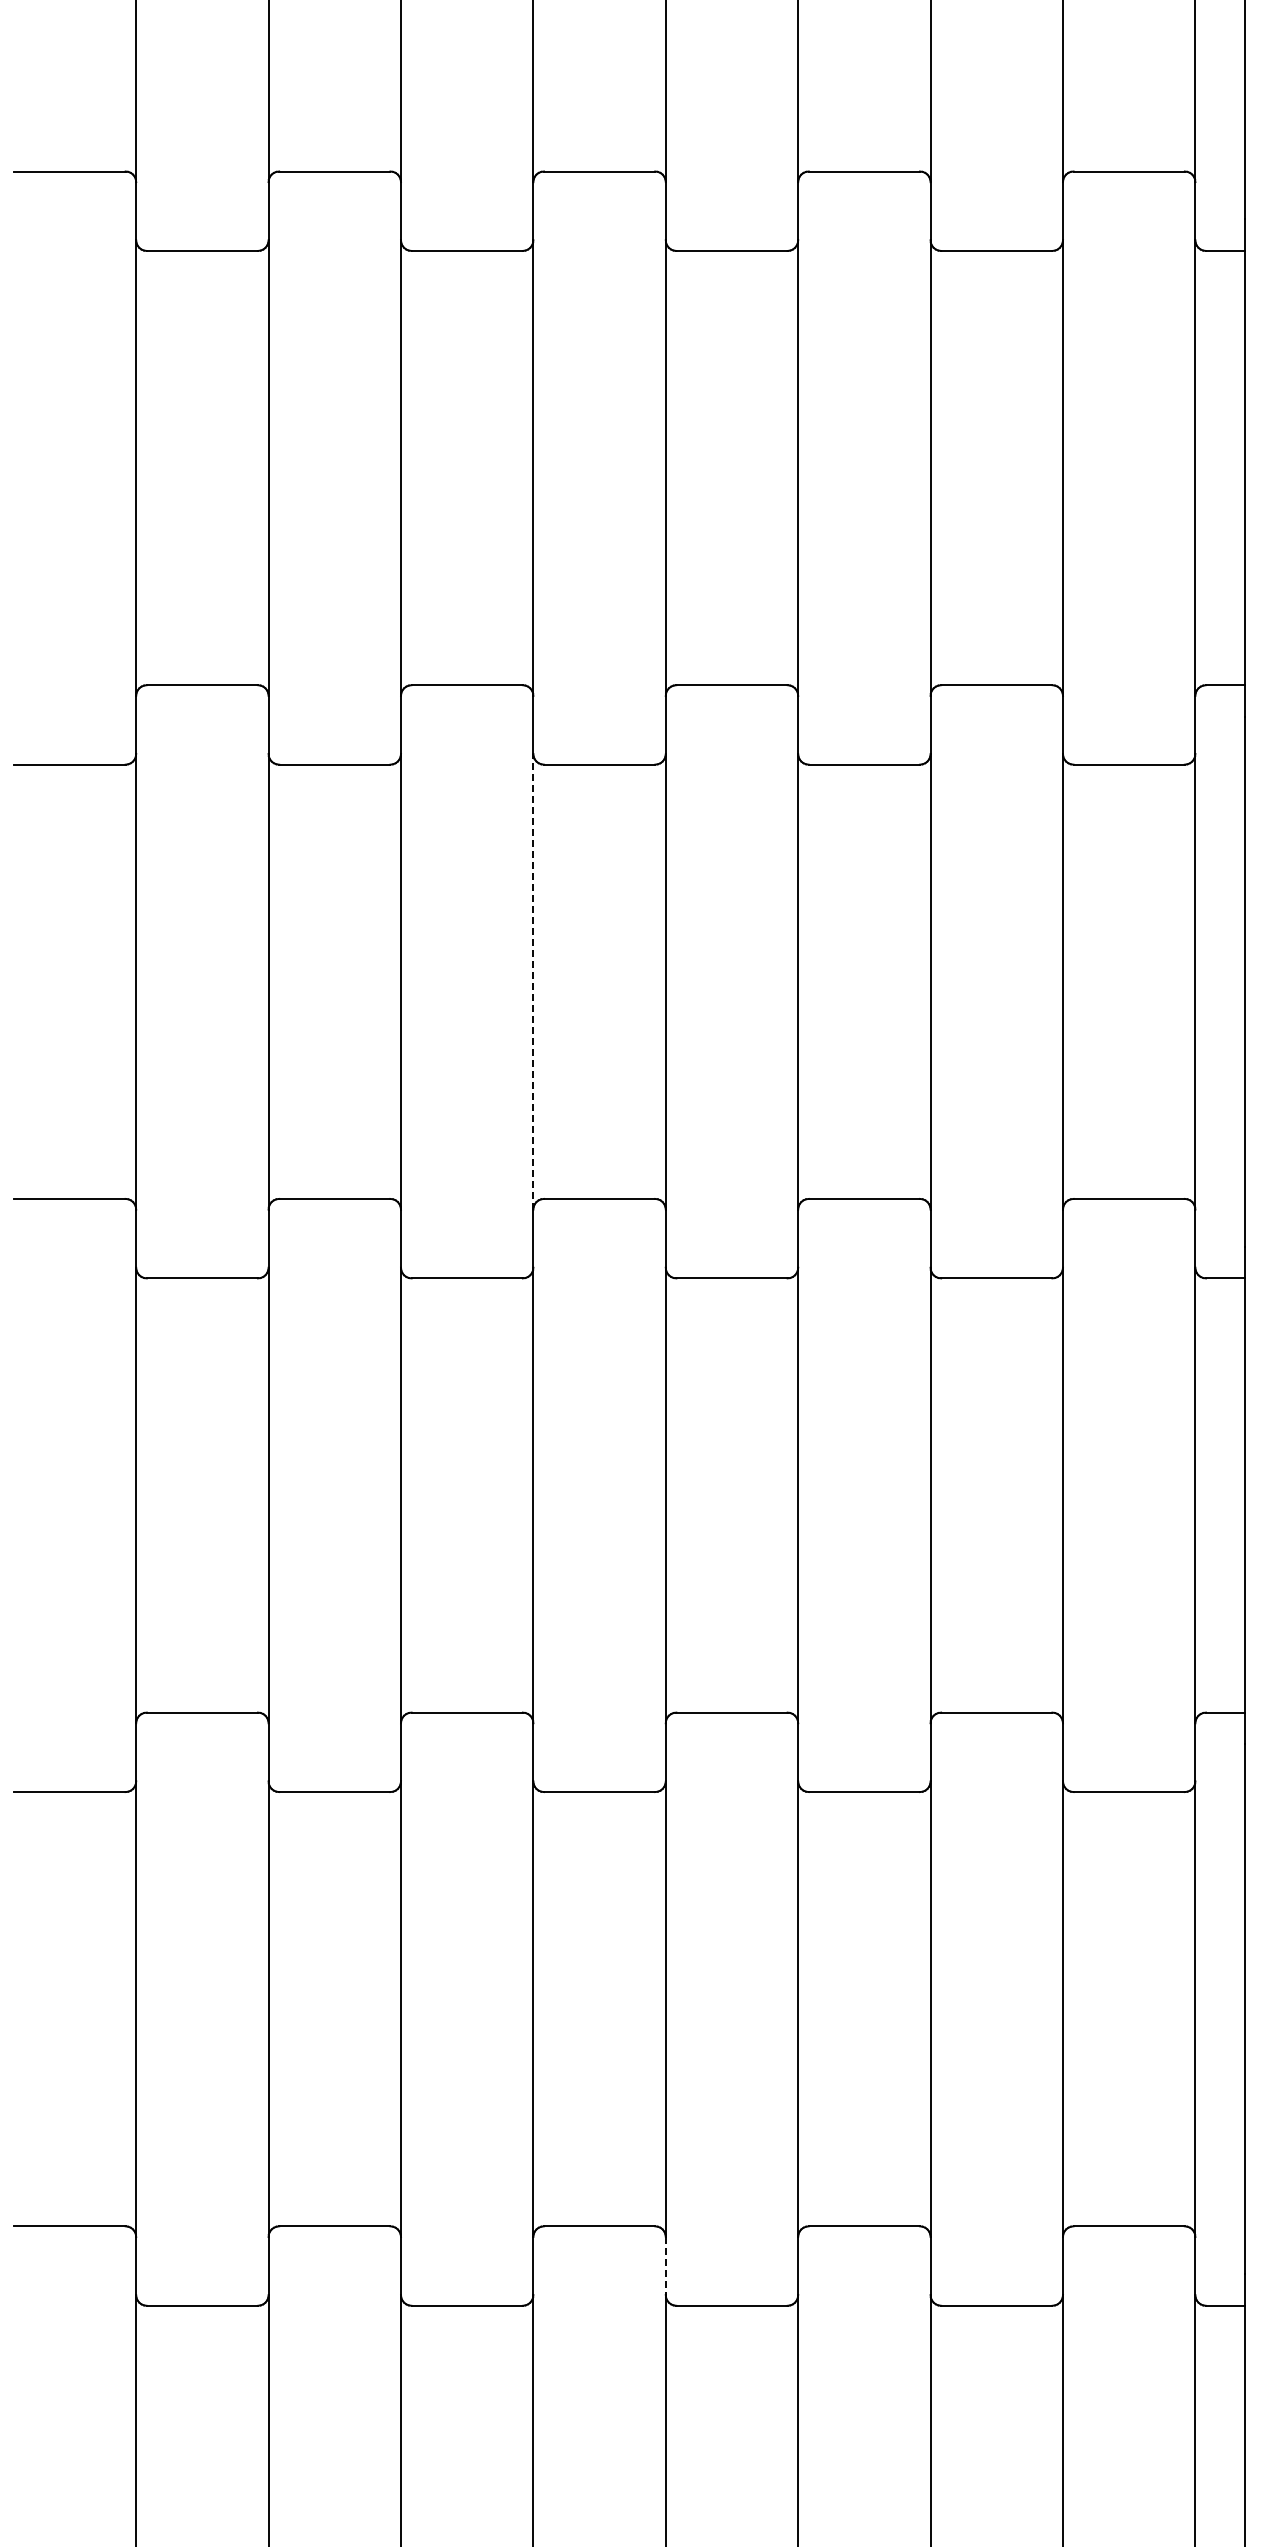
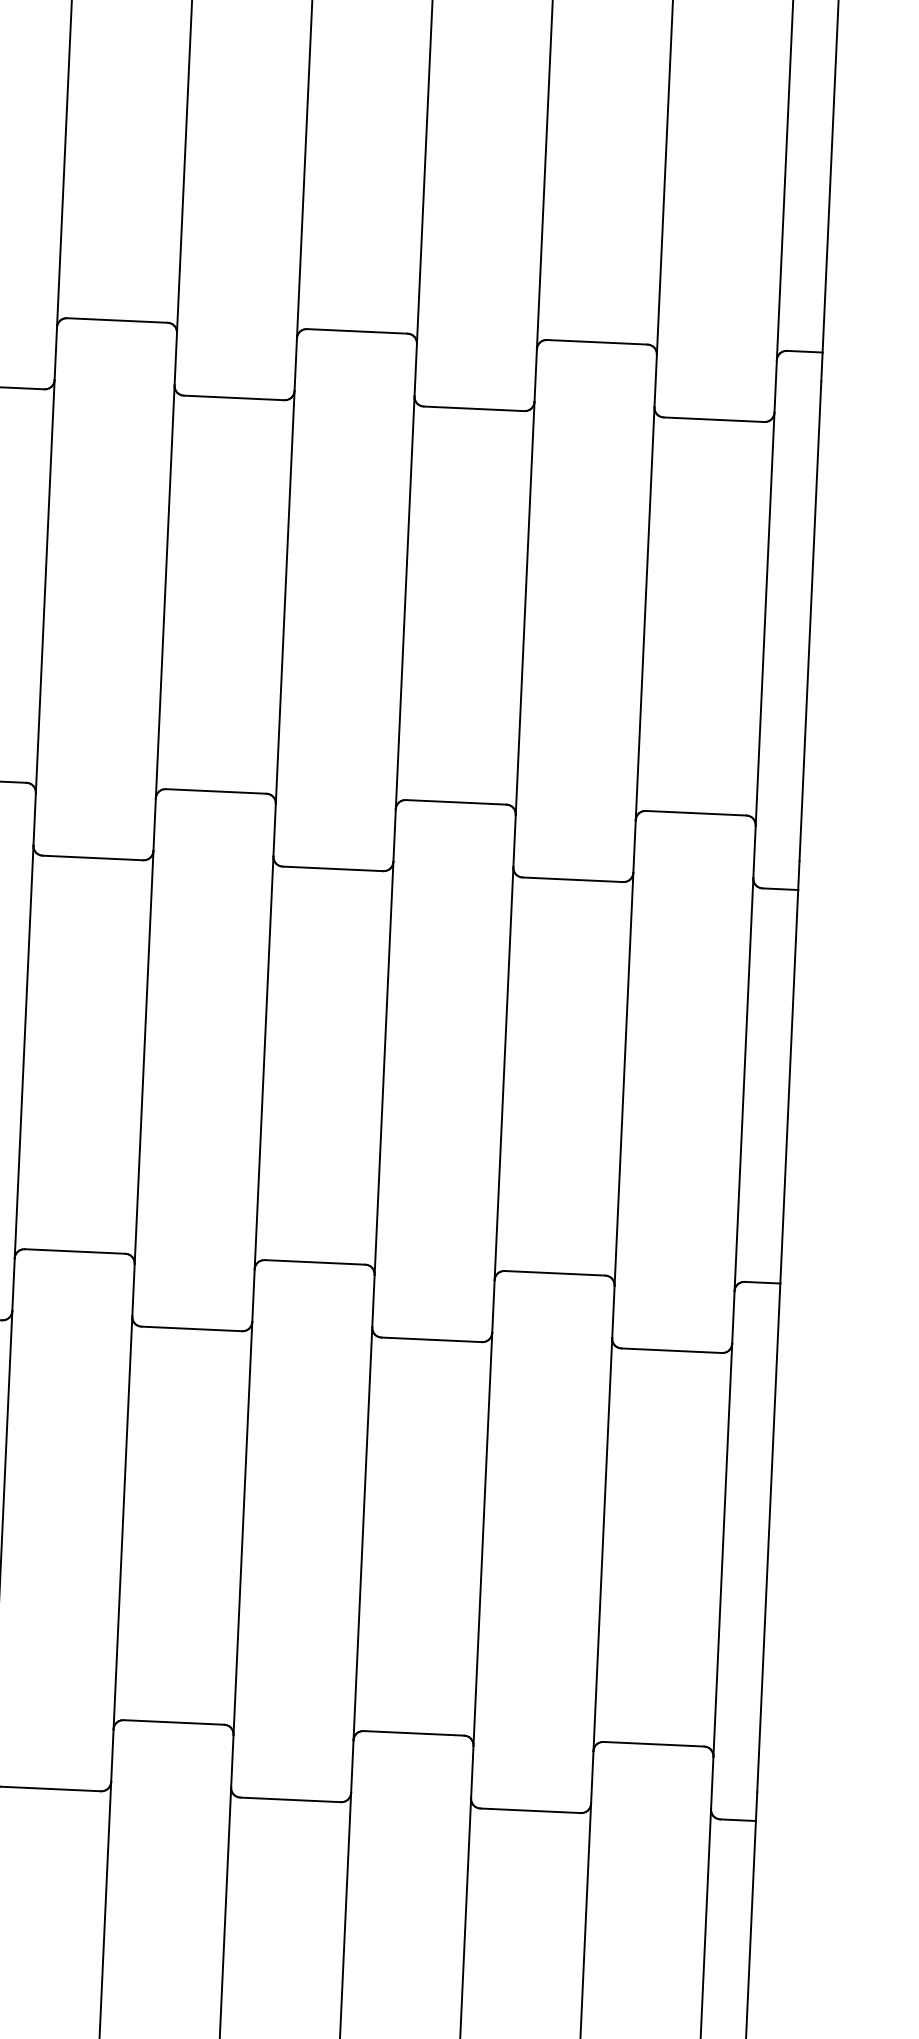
line: (533, 981) -> (165, 591), dashed -> solid
line: (665, 2266) -> (232, 1761), dashed -> solid

